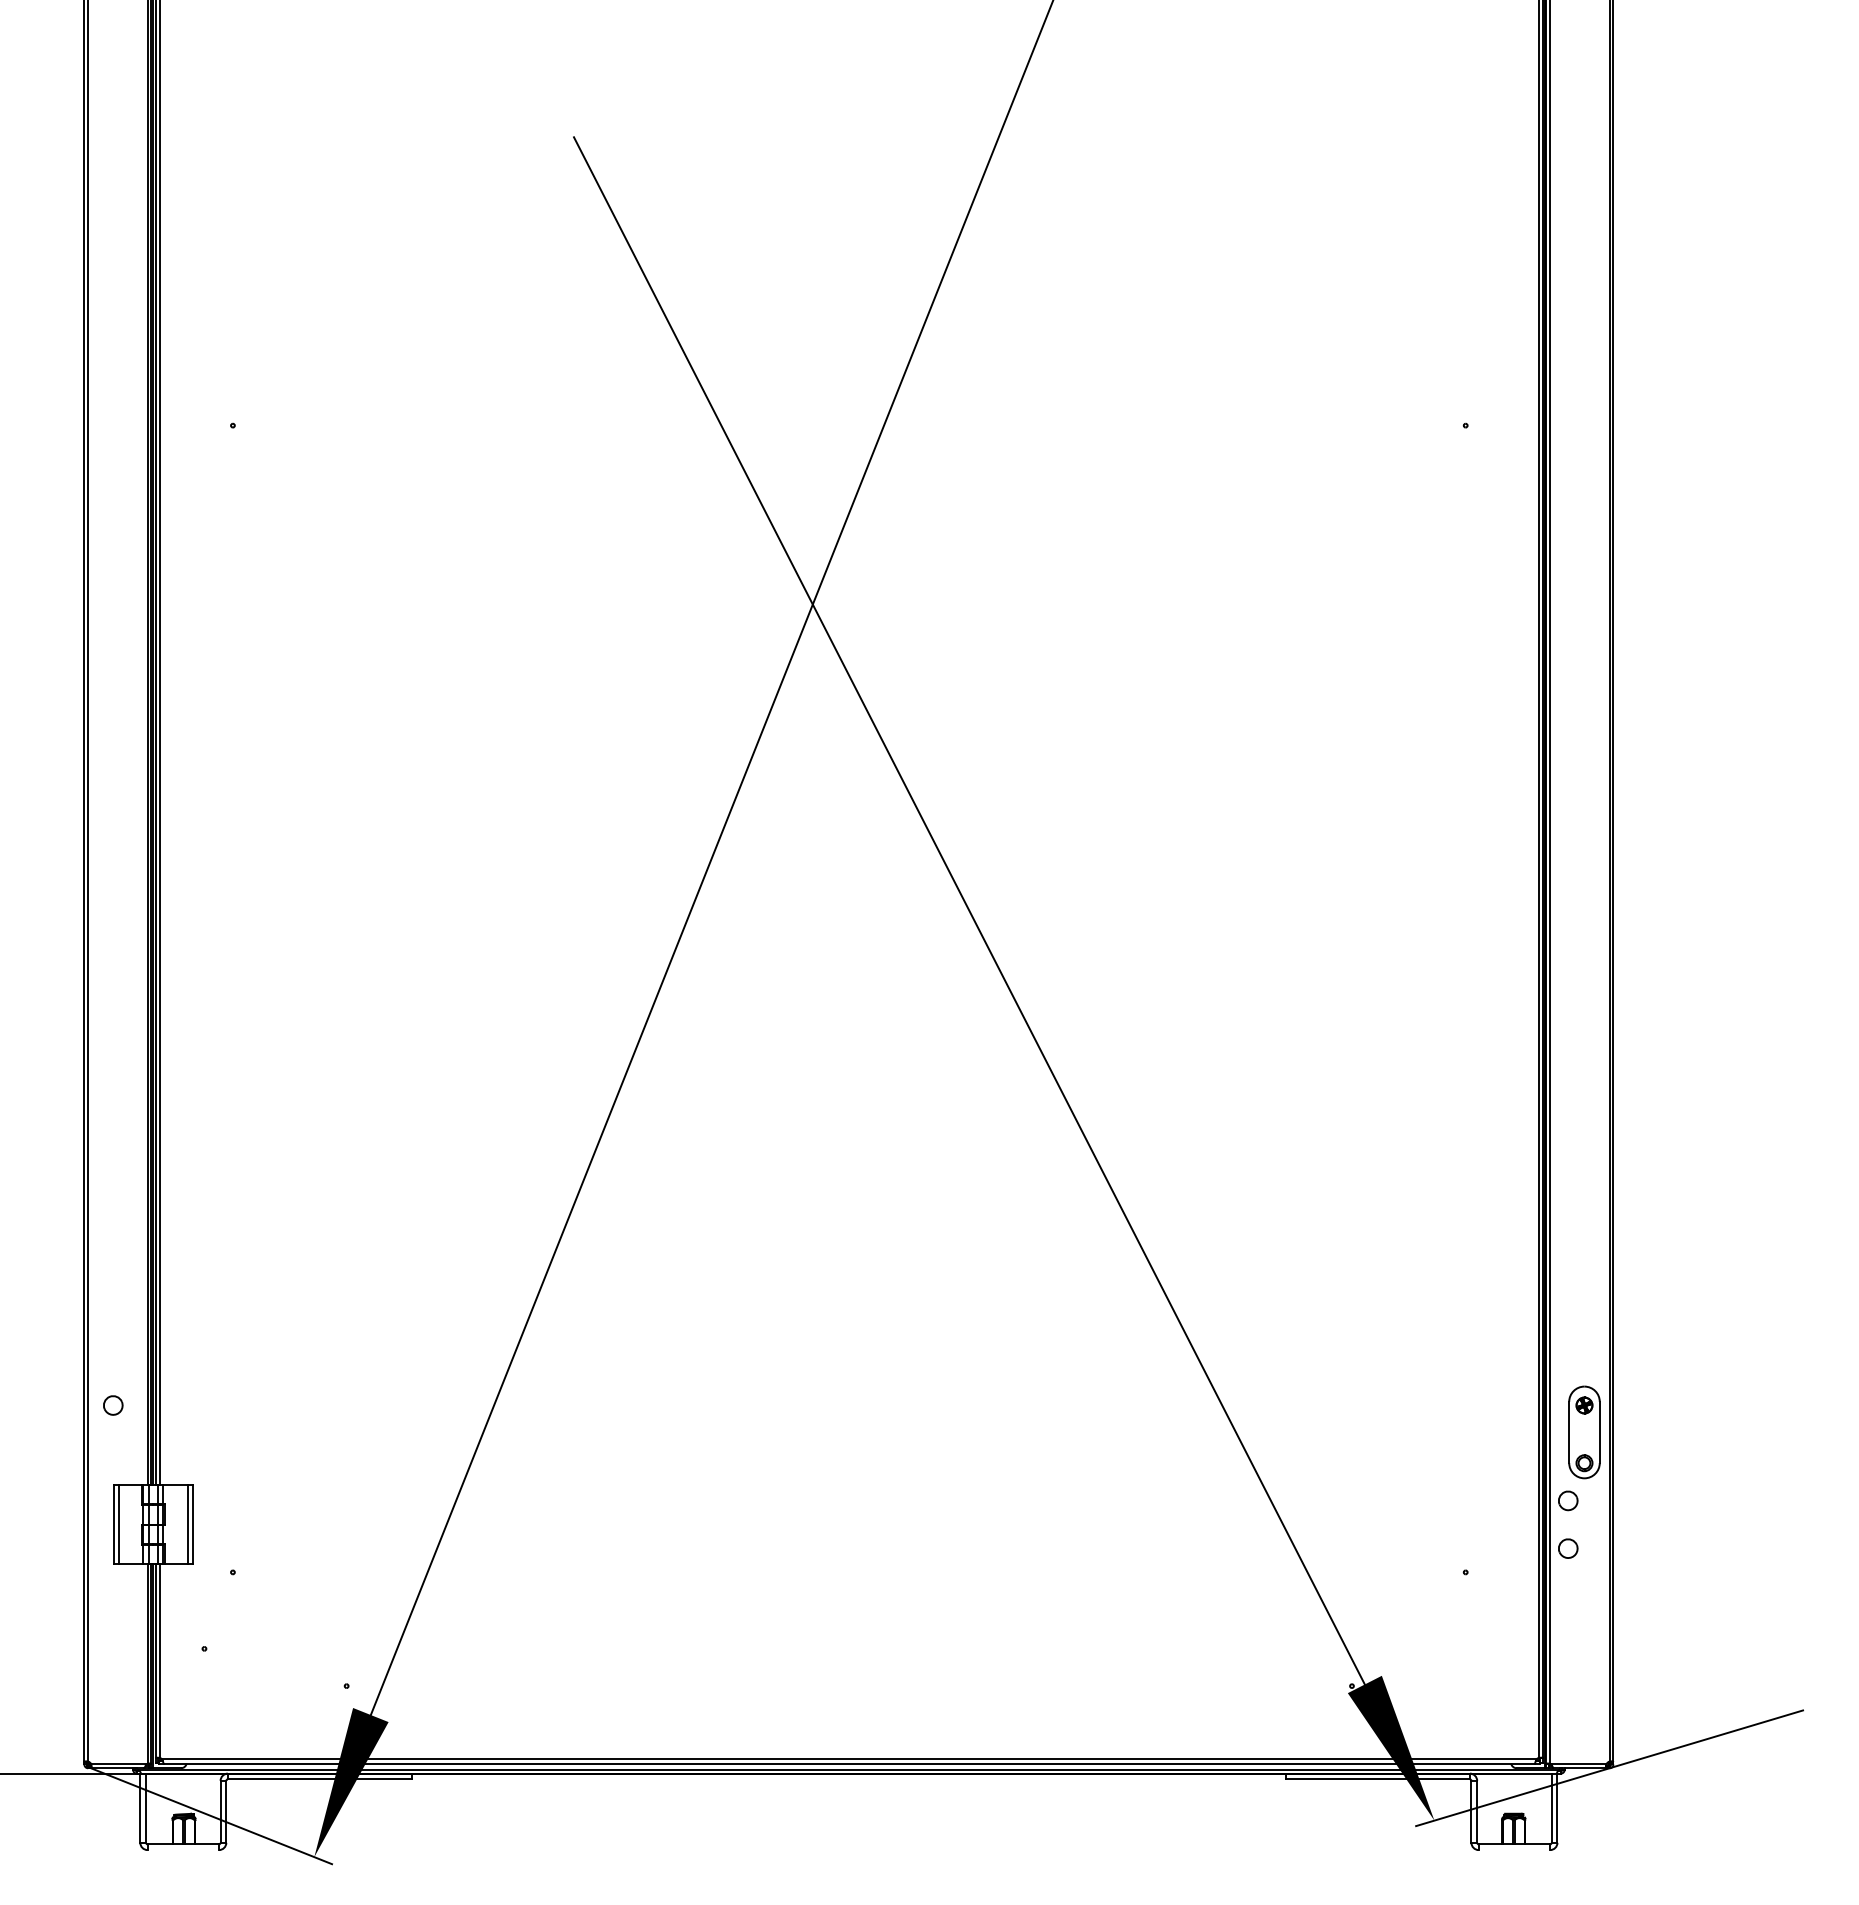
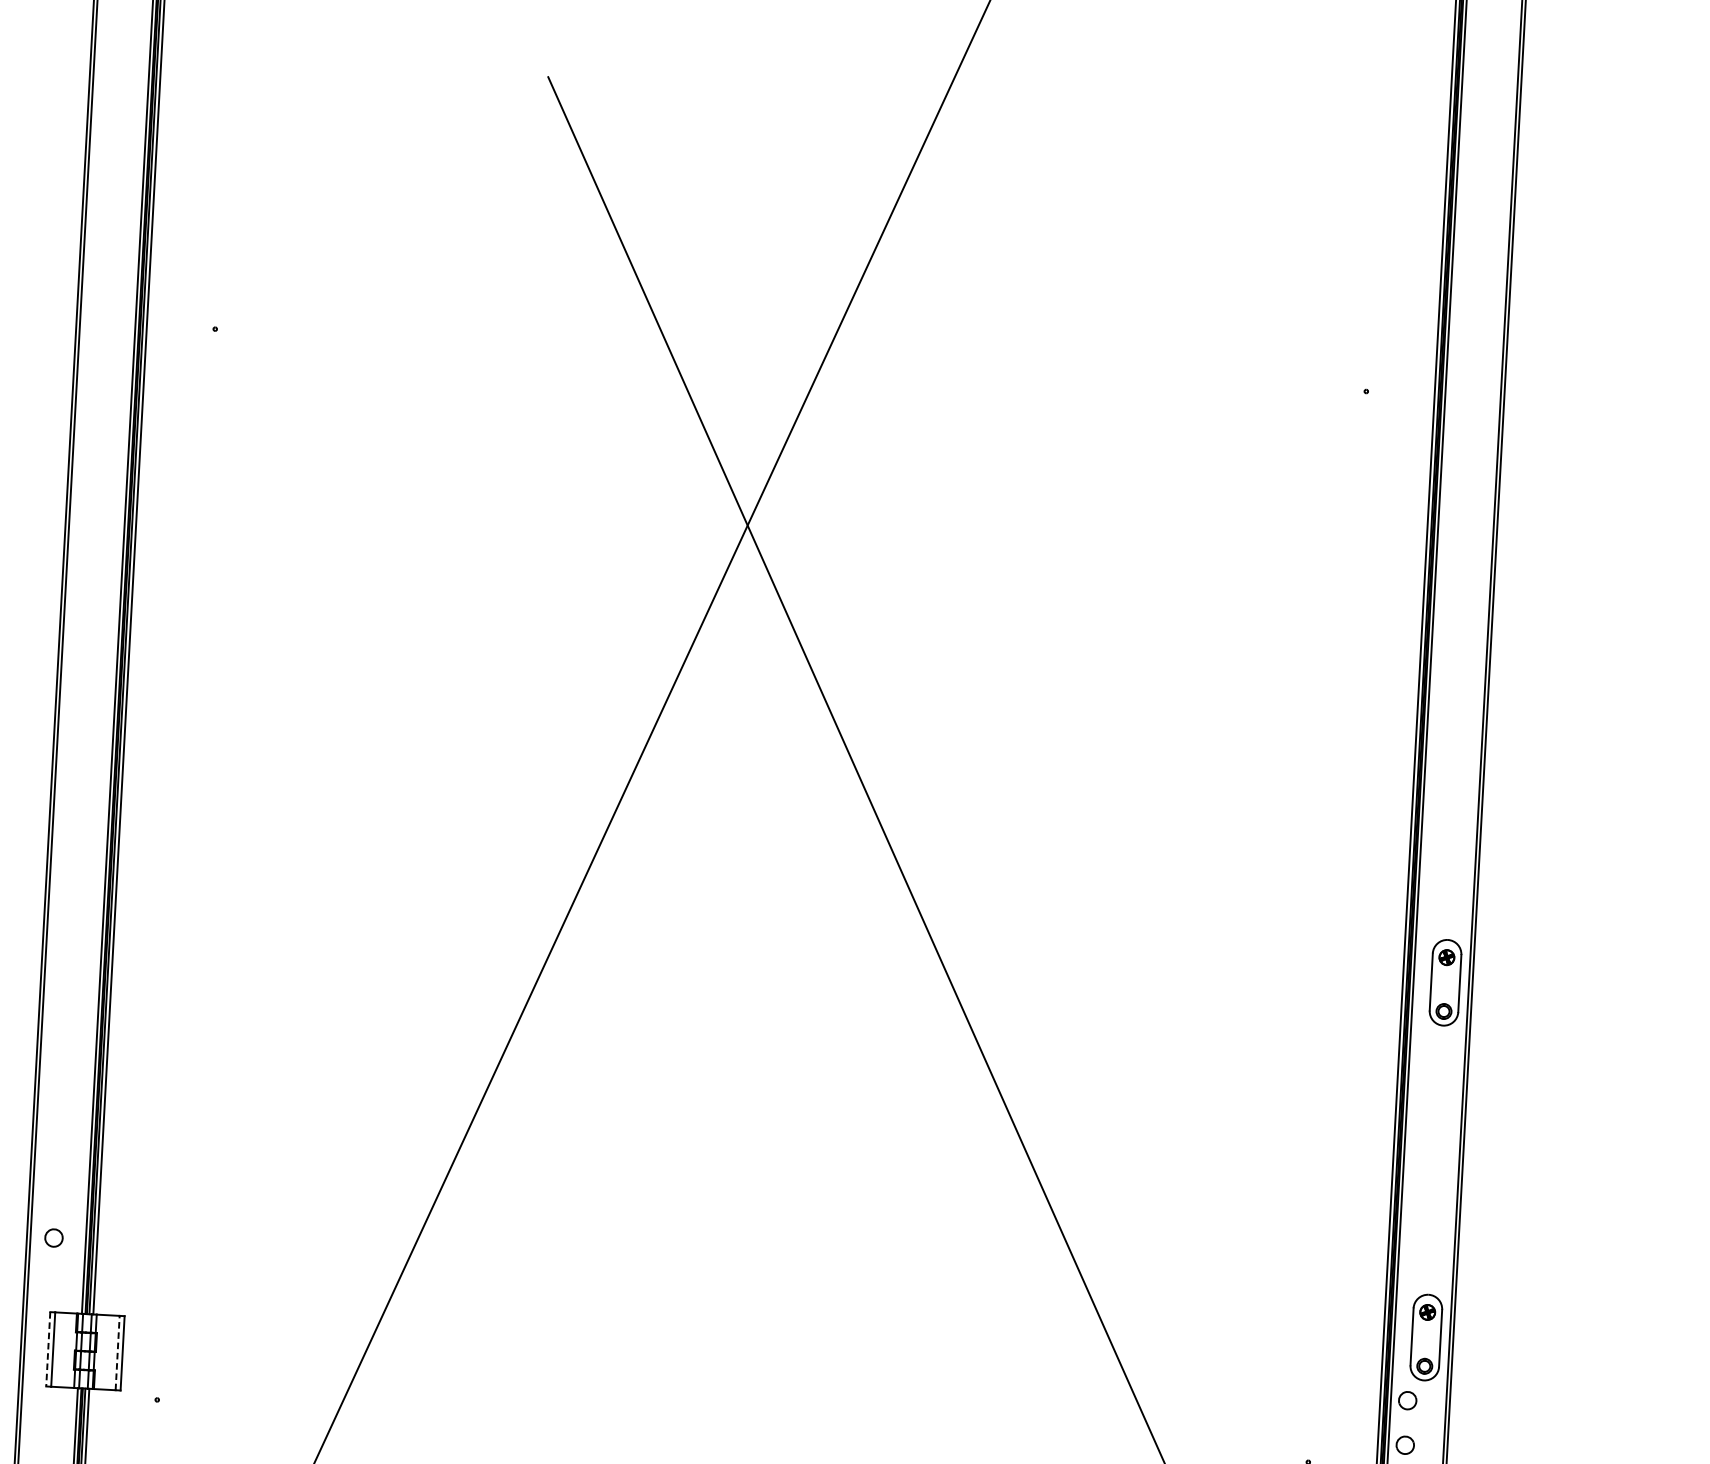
part: (1584, 1052) -> (1445, 982), added
line: (113, 1524) -> (48, 1349), solid -> dashed
line: (187, 1524) -> (117, 1352), solid -> dashed

